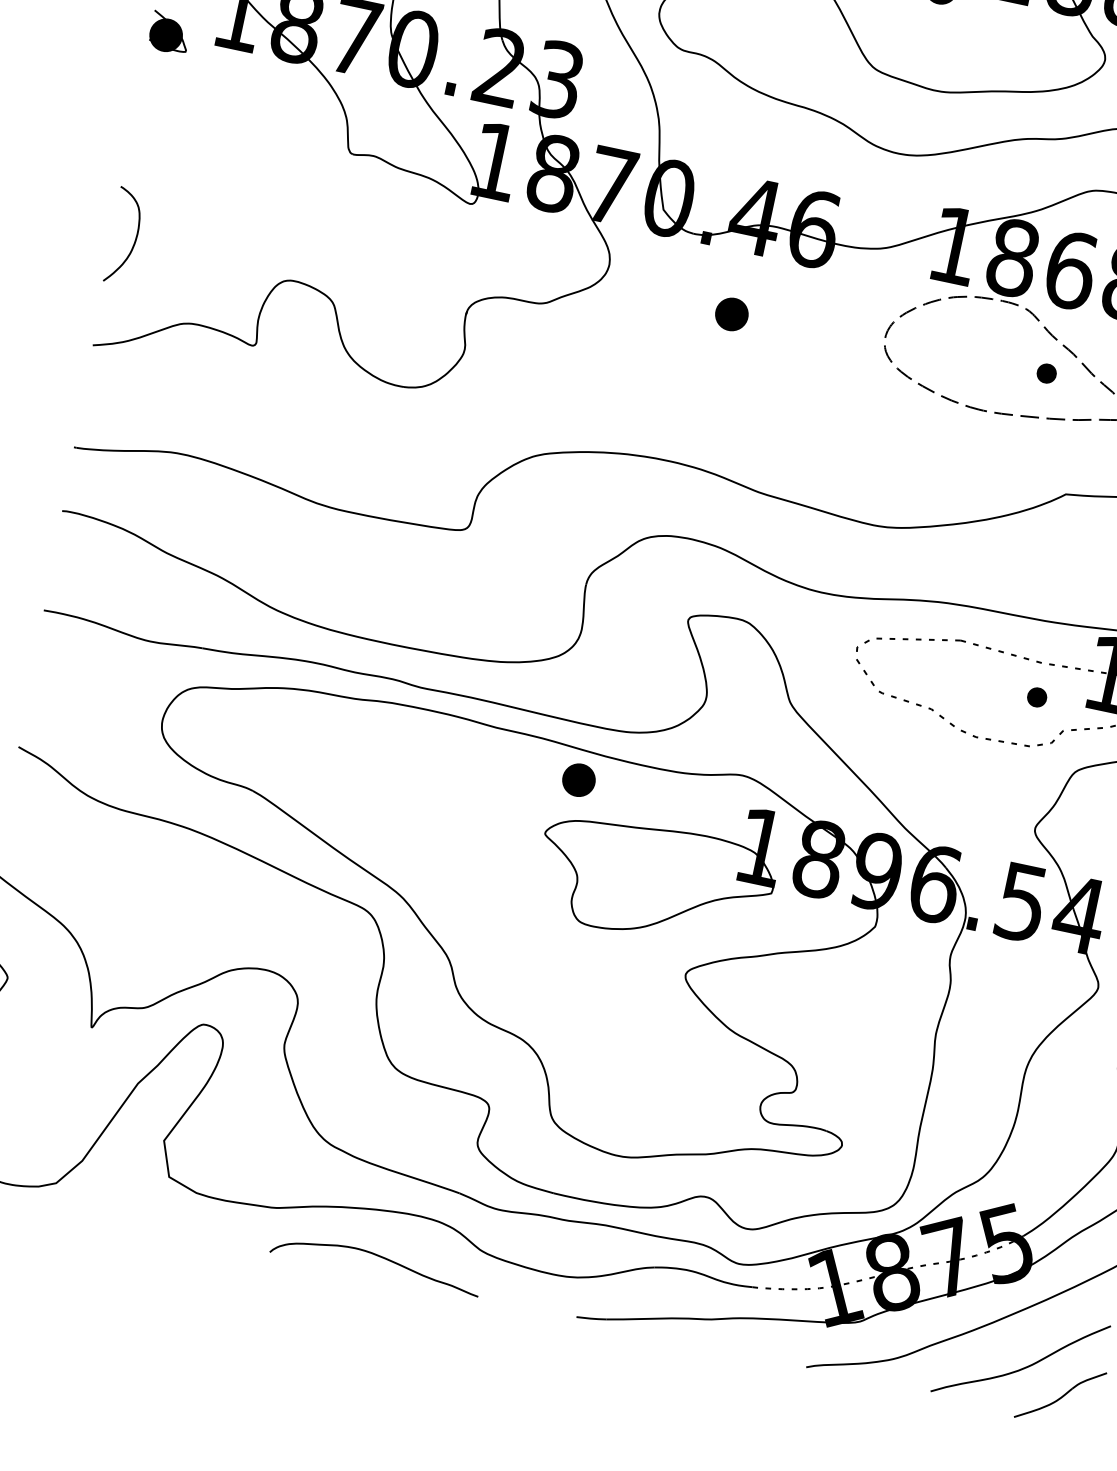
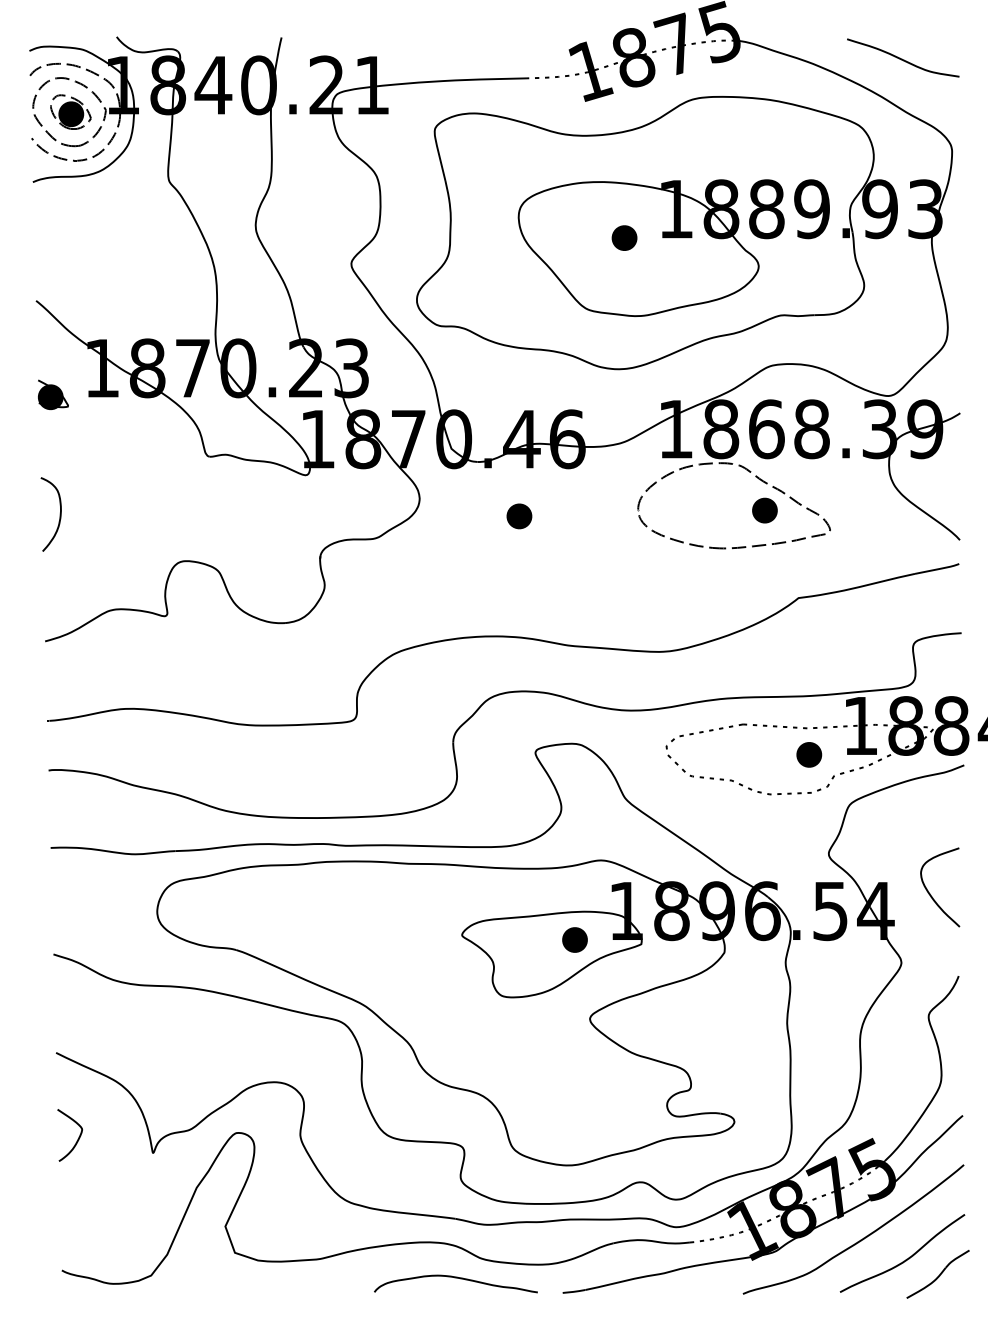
curve: (134, 238) -> (59, 514), moved
part: (1046, 373) -> (764, 510), size x1.67
part: (1037, 696) -> (809, 754), size x1.67
part: (578, 779) -> (574, 939), moved
curve: (376, 1256) -> (455, 1278), moved

